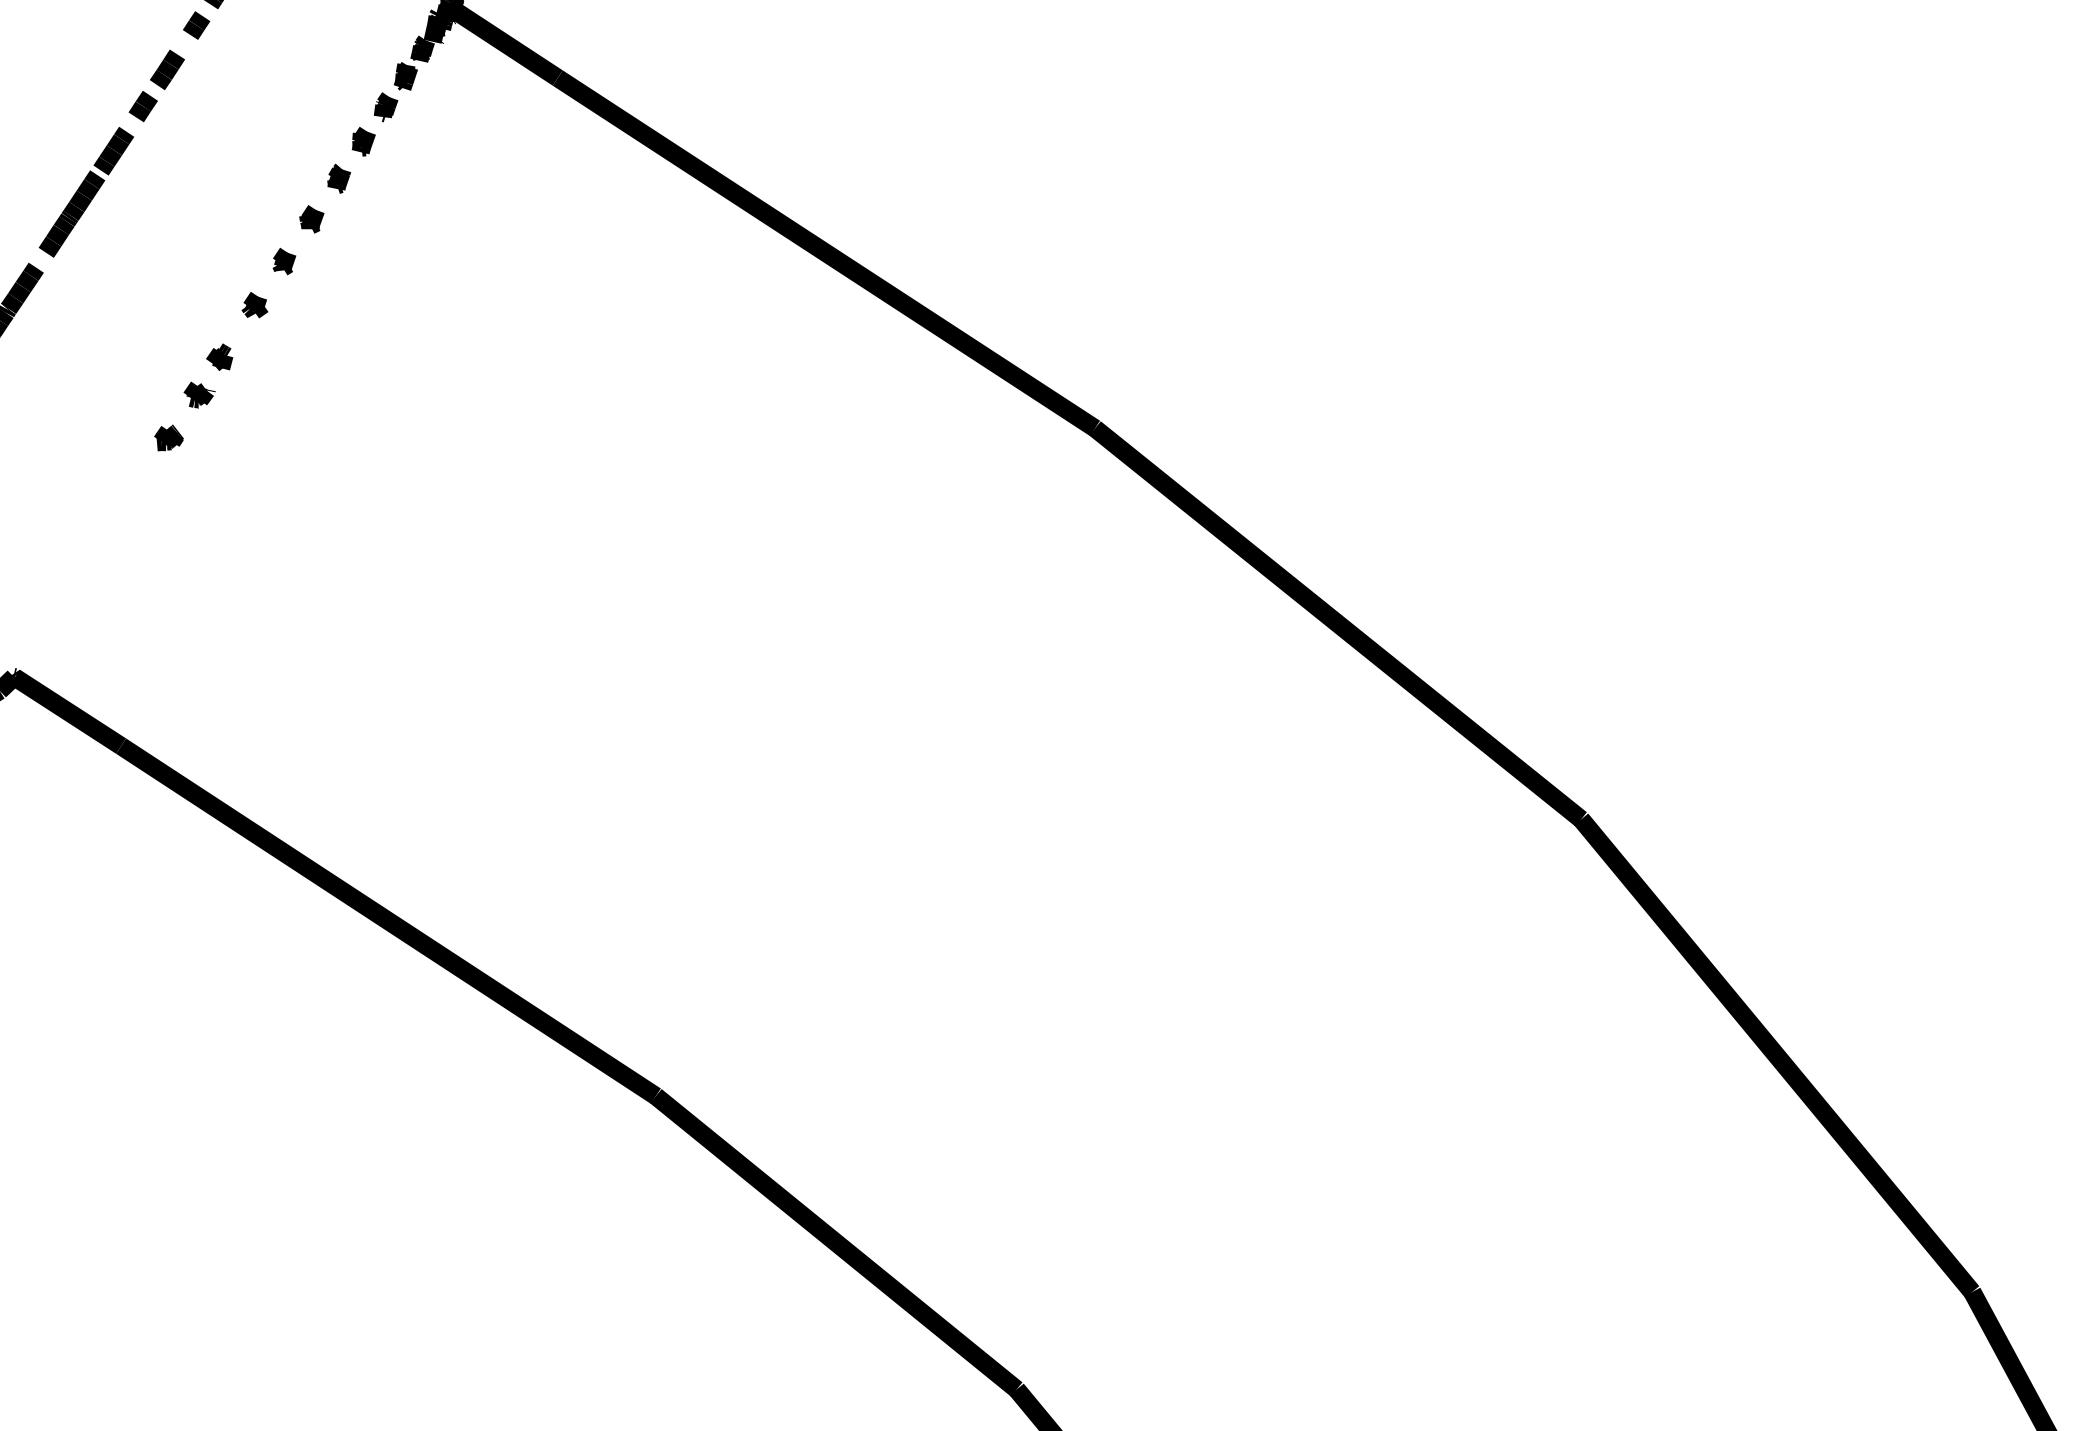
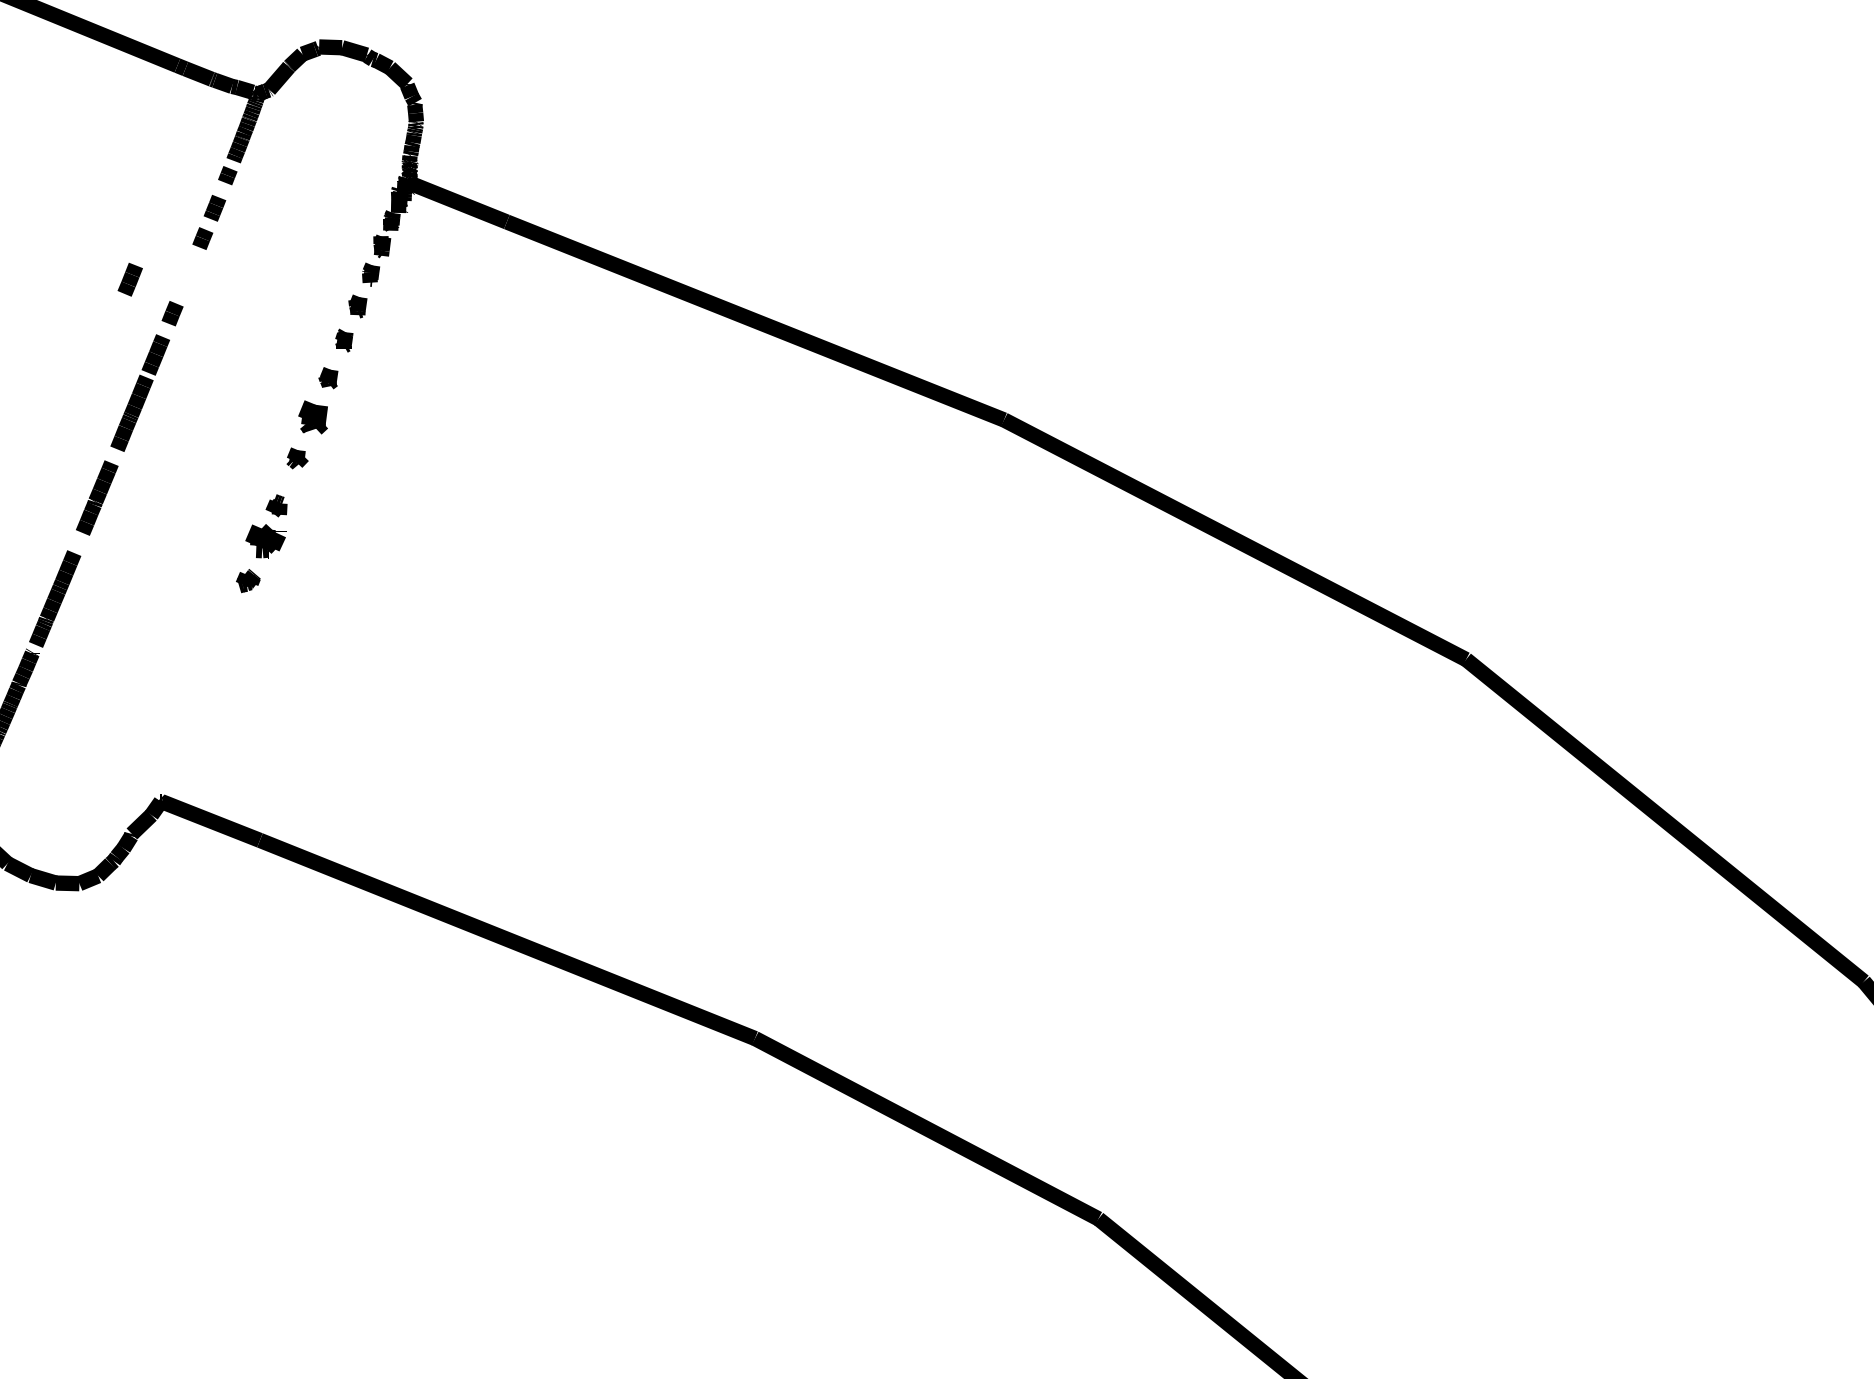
part: (166, 69) -> (129, 279), moved
part: (283, 260) -> (312, 416), size x1.6
part: (197, 394) -> (264, 540), size x1.6

